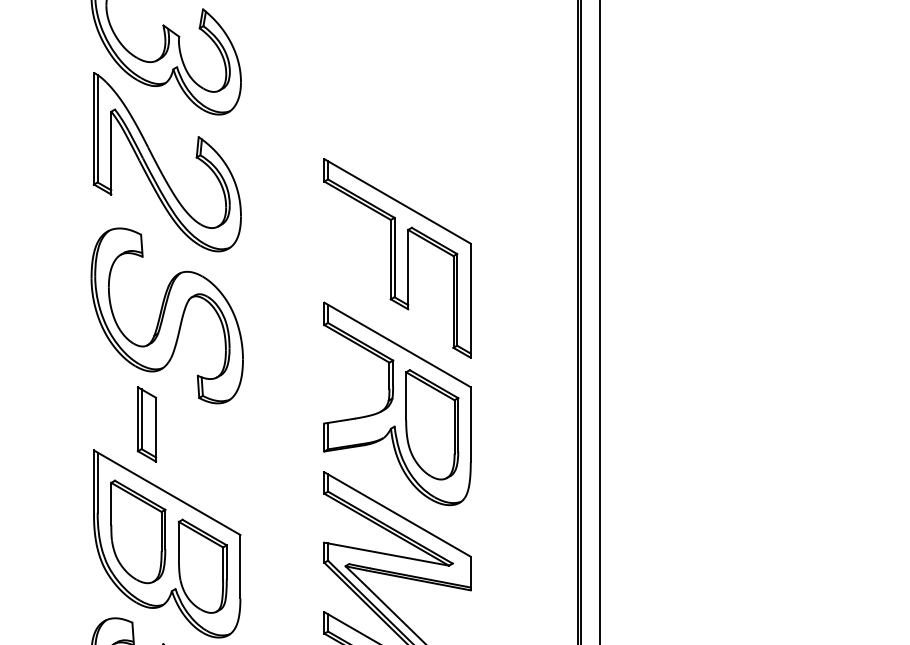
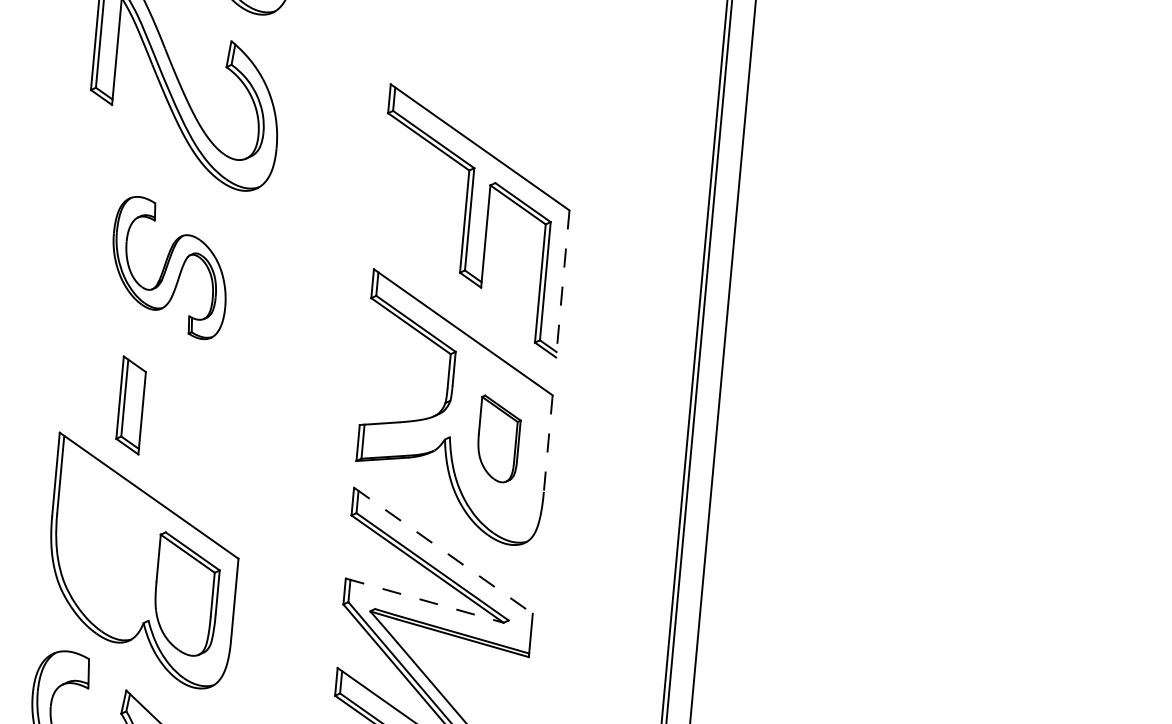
line: (470, 301) -> (562, 284), solid -> dashed
part: (166, 315) -> (169, 267), size x0.6
part: (432, 424) -> (498, 438), size x0.6
line: (470, 425) -> (547, 444), solid -> dashed
line: (397, 514) -> (443, 550), solid -> dashed
part: (138, 531) -> (107, 542), removed
line: (387, 554) -> (425, 601), solid -> dashed

